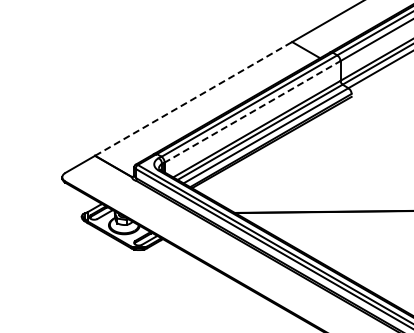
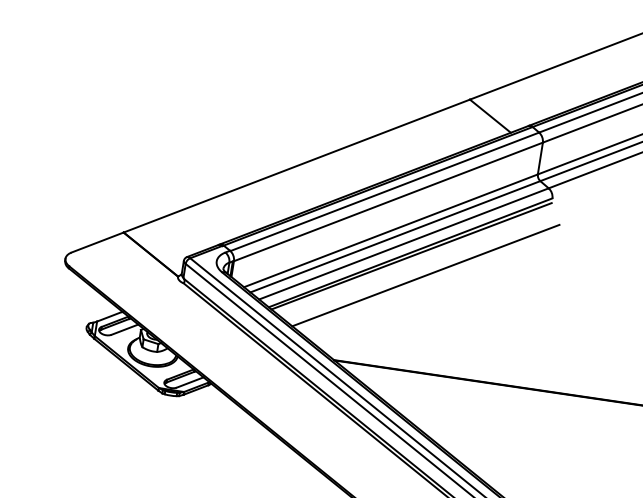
line: (193, 98) -> (296, 165), dashed -> solid
line: (252, 112) -> (388, 202), dashed -> solid
line: (282, 152) -> (426, 274), added

